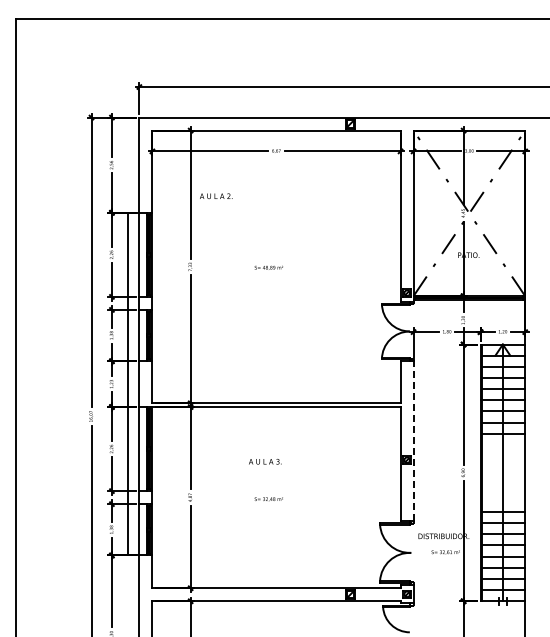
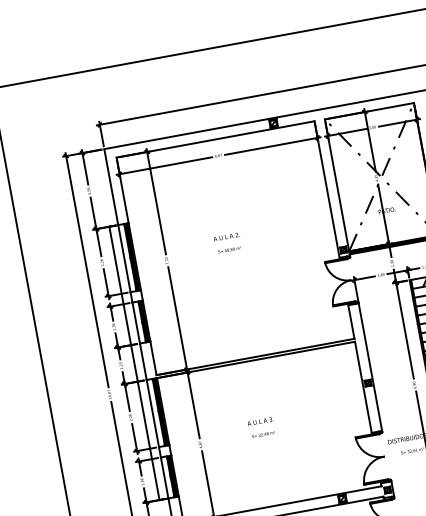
text: (216, 195) -> (226, 236), moved
line: (413, 441) -> (370, 367), dashed -> solid
text: (265, 461) -> (260, 421), moved

